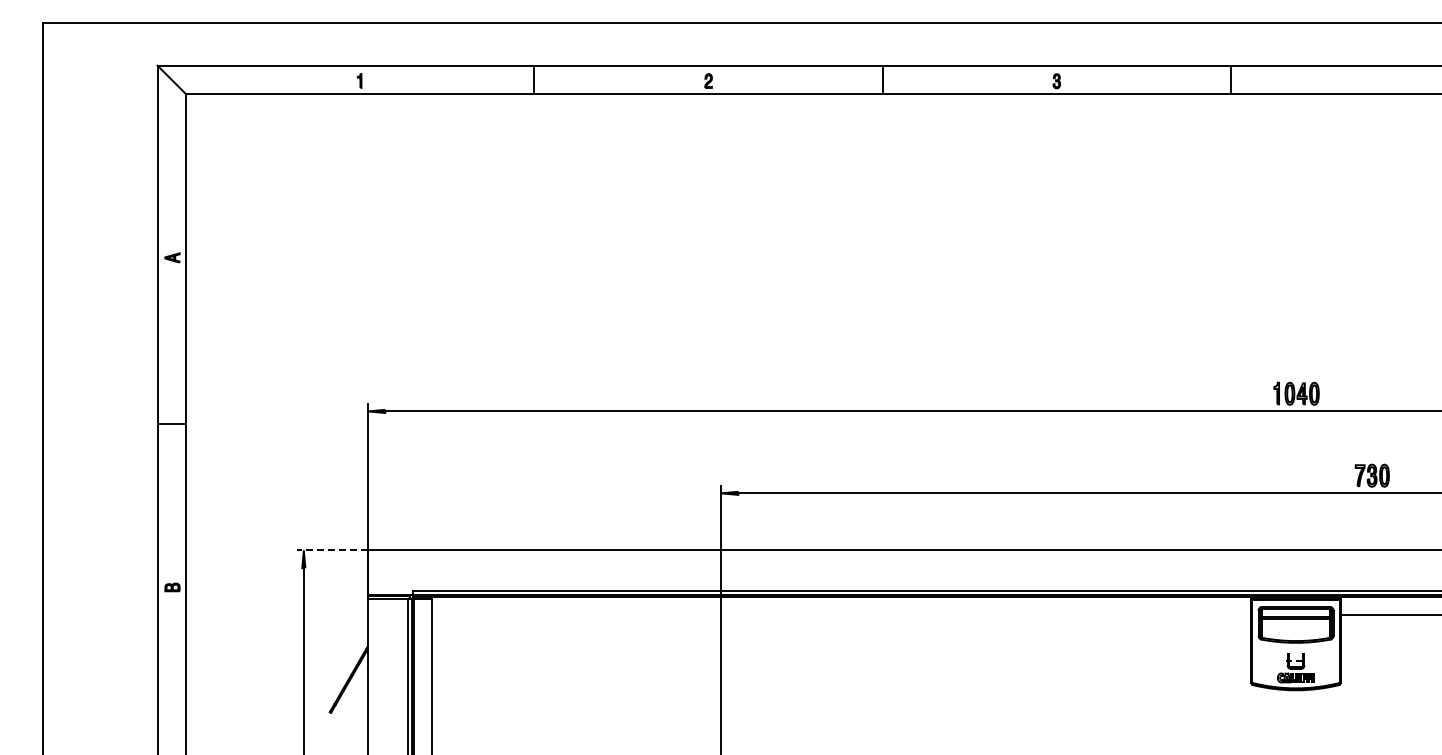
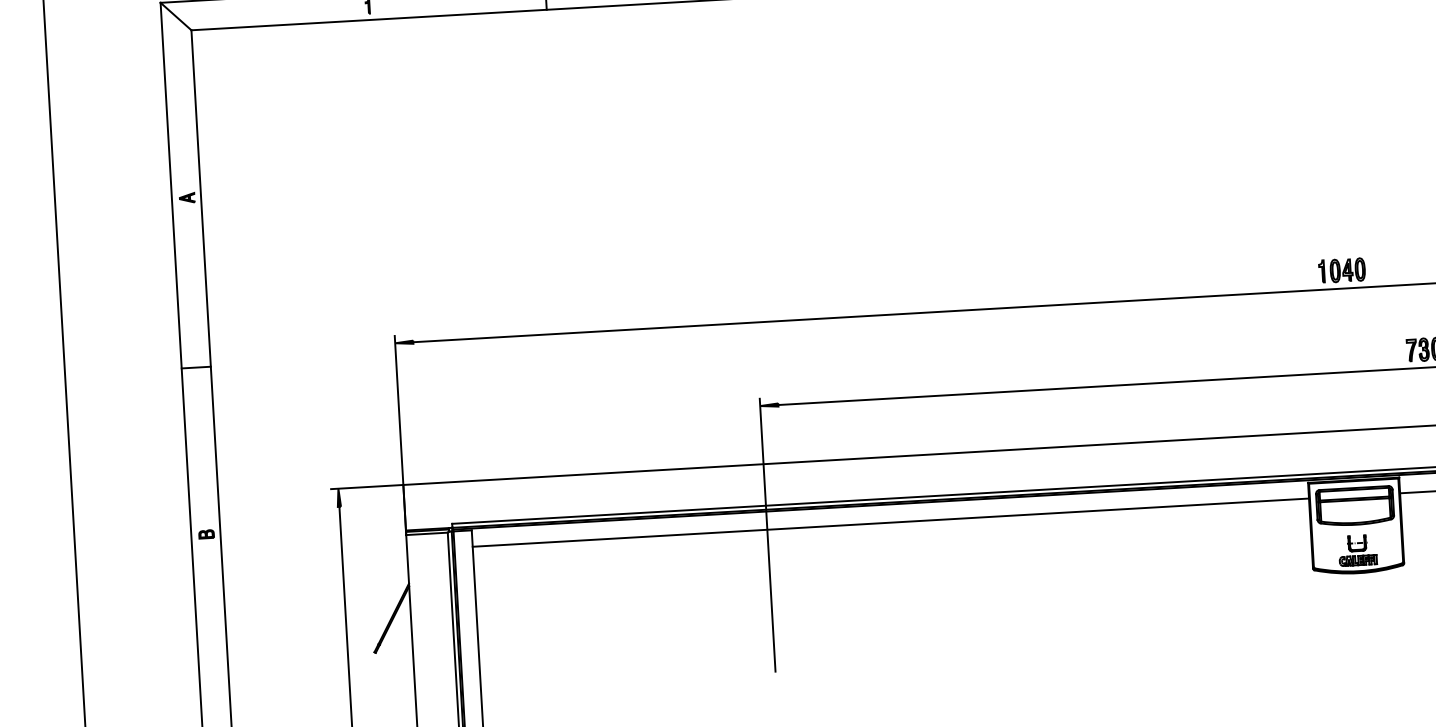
line: (331, 550) -> (366, 487), dashed -> solid
line: (841, 614) -> (890, 522), added

